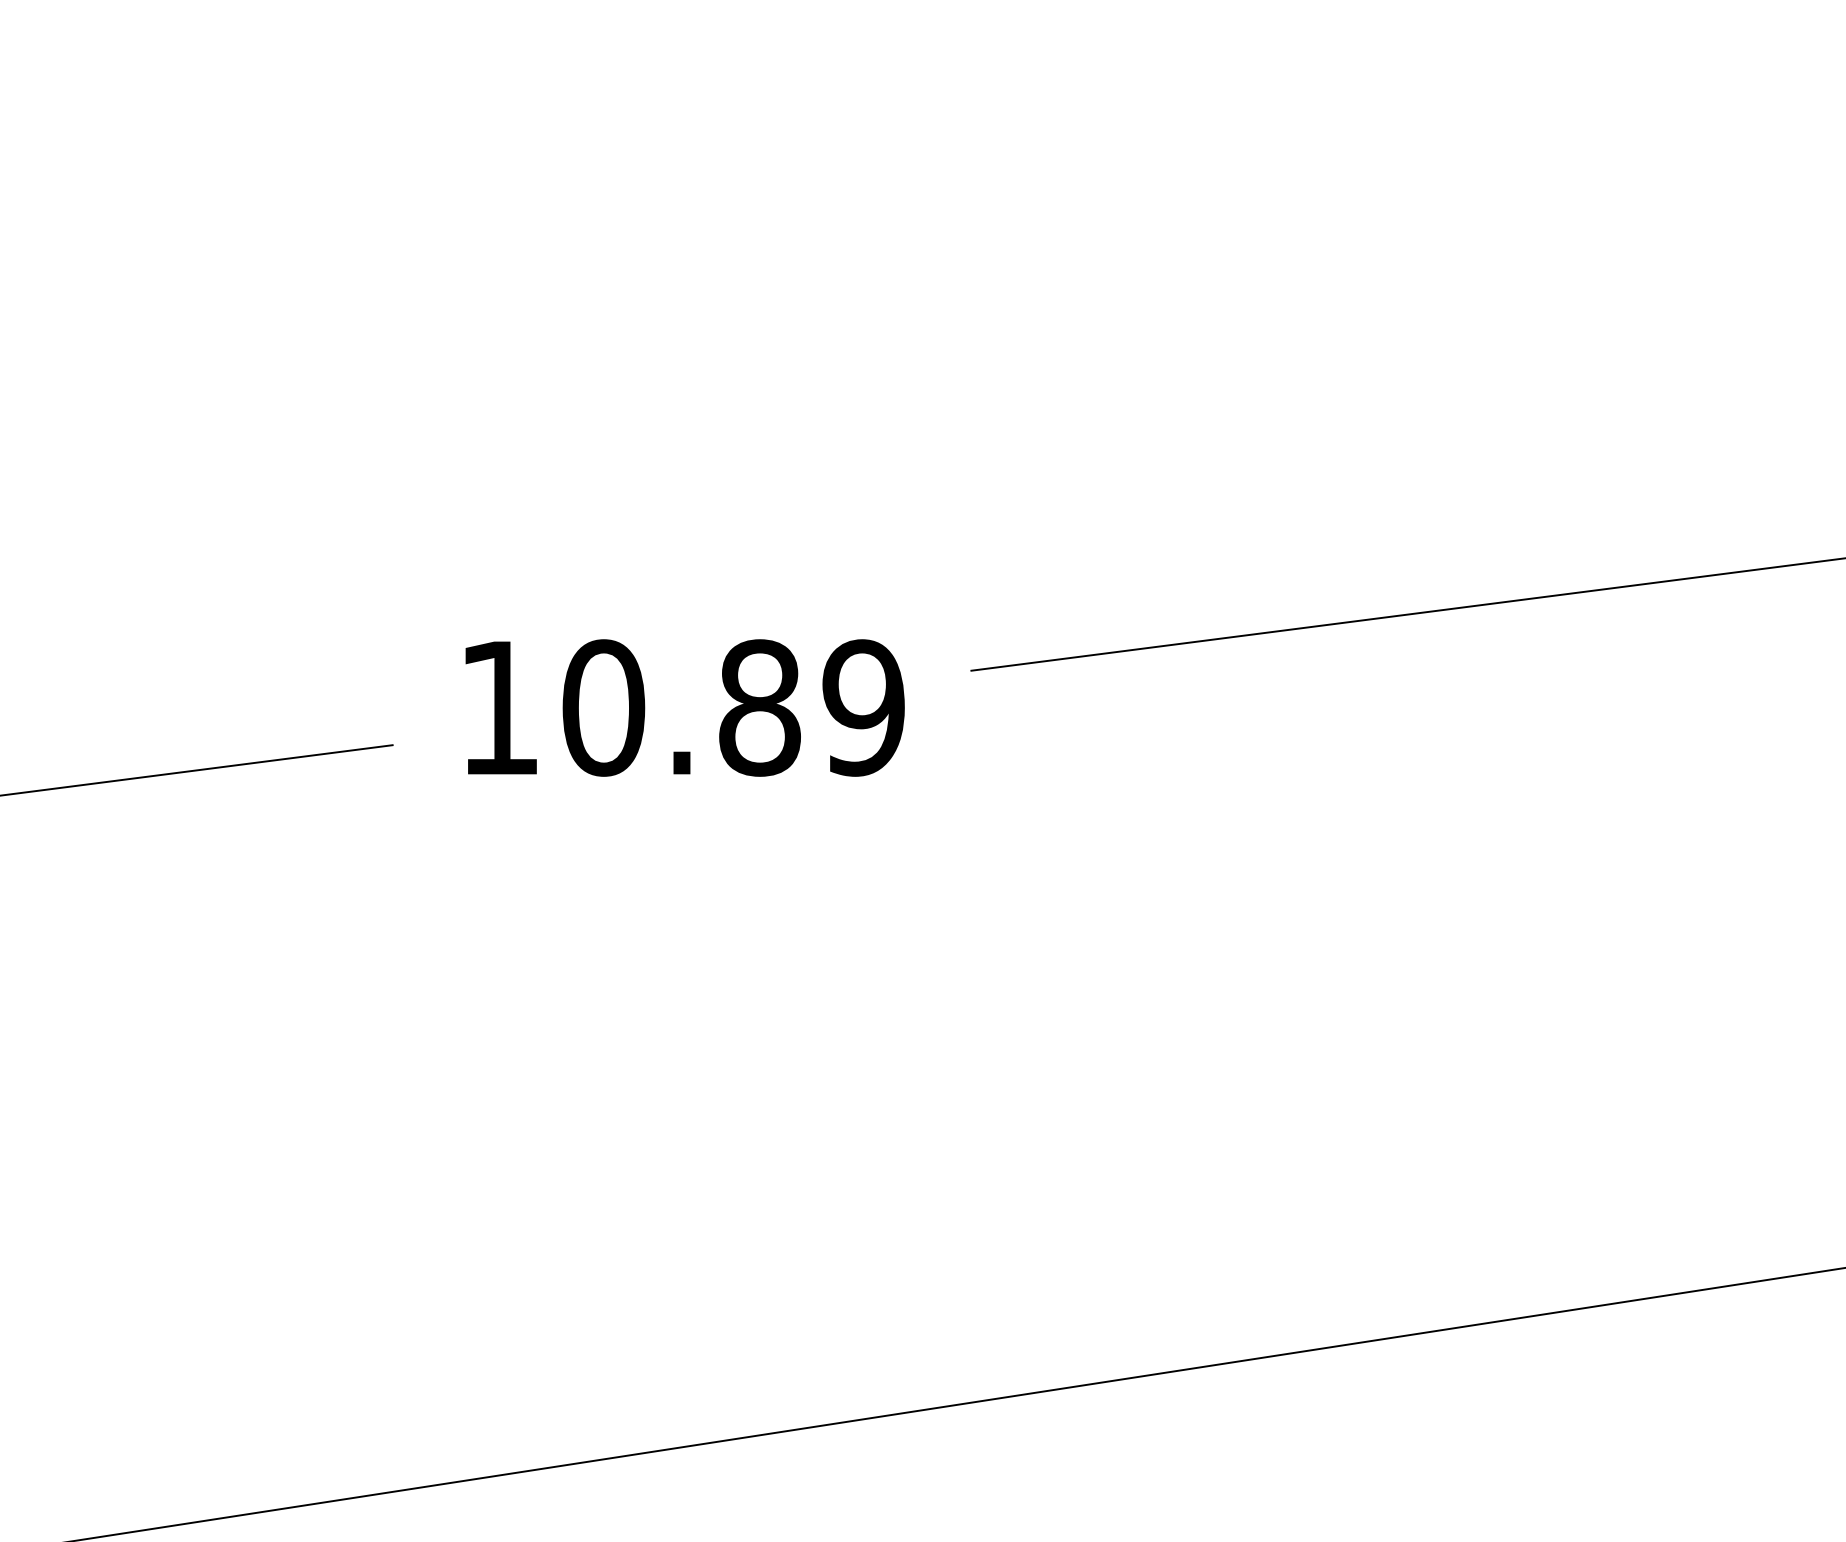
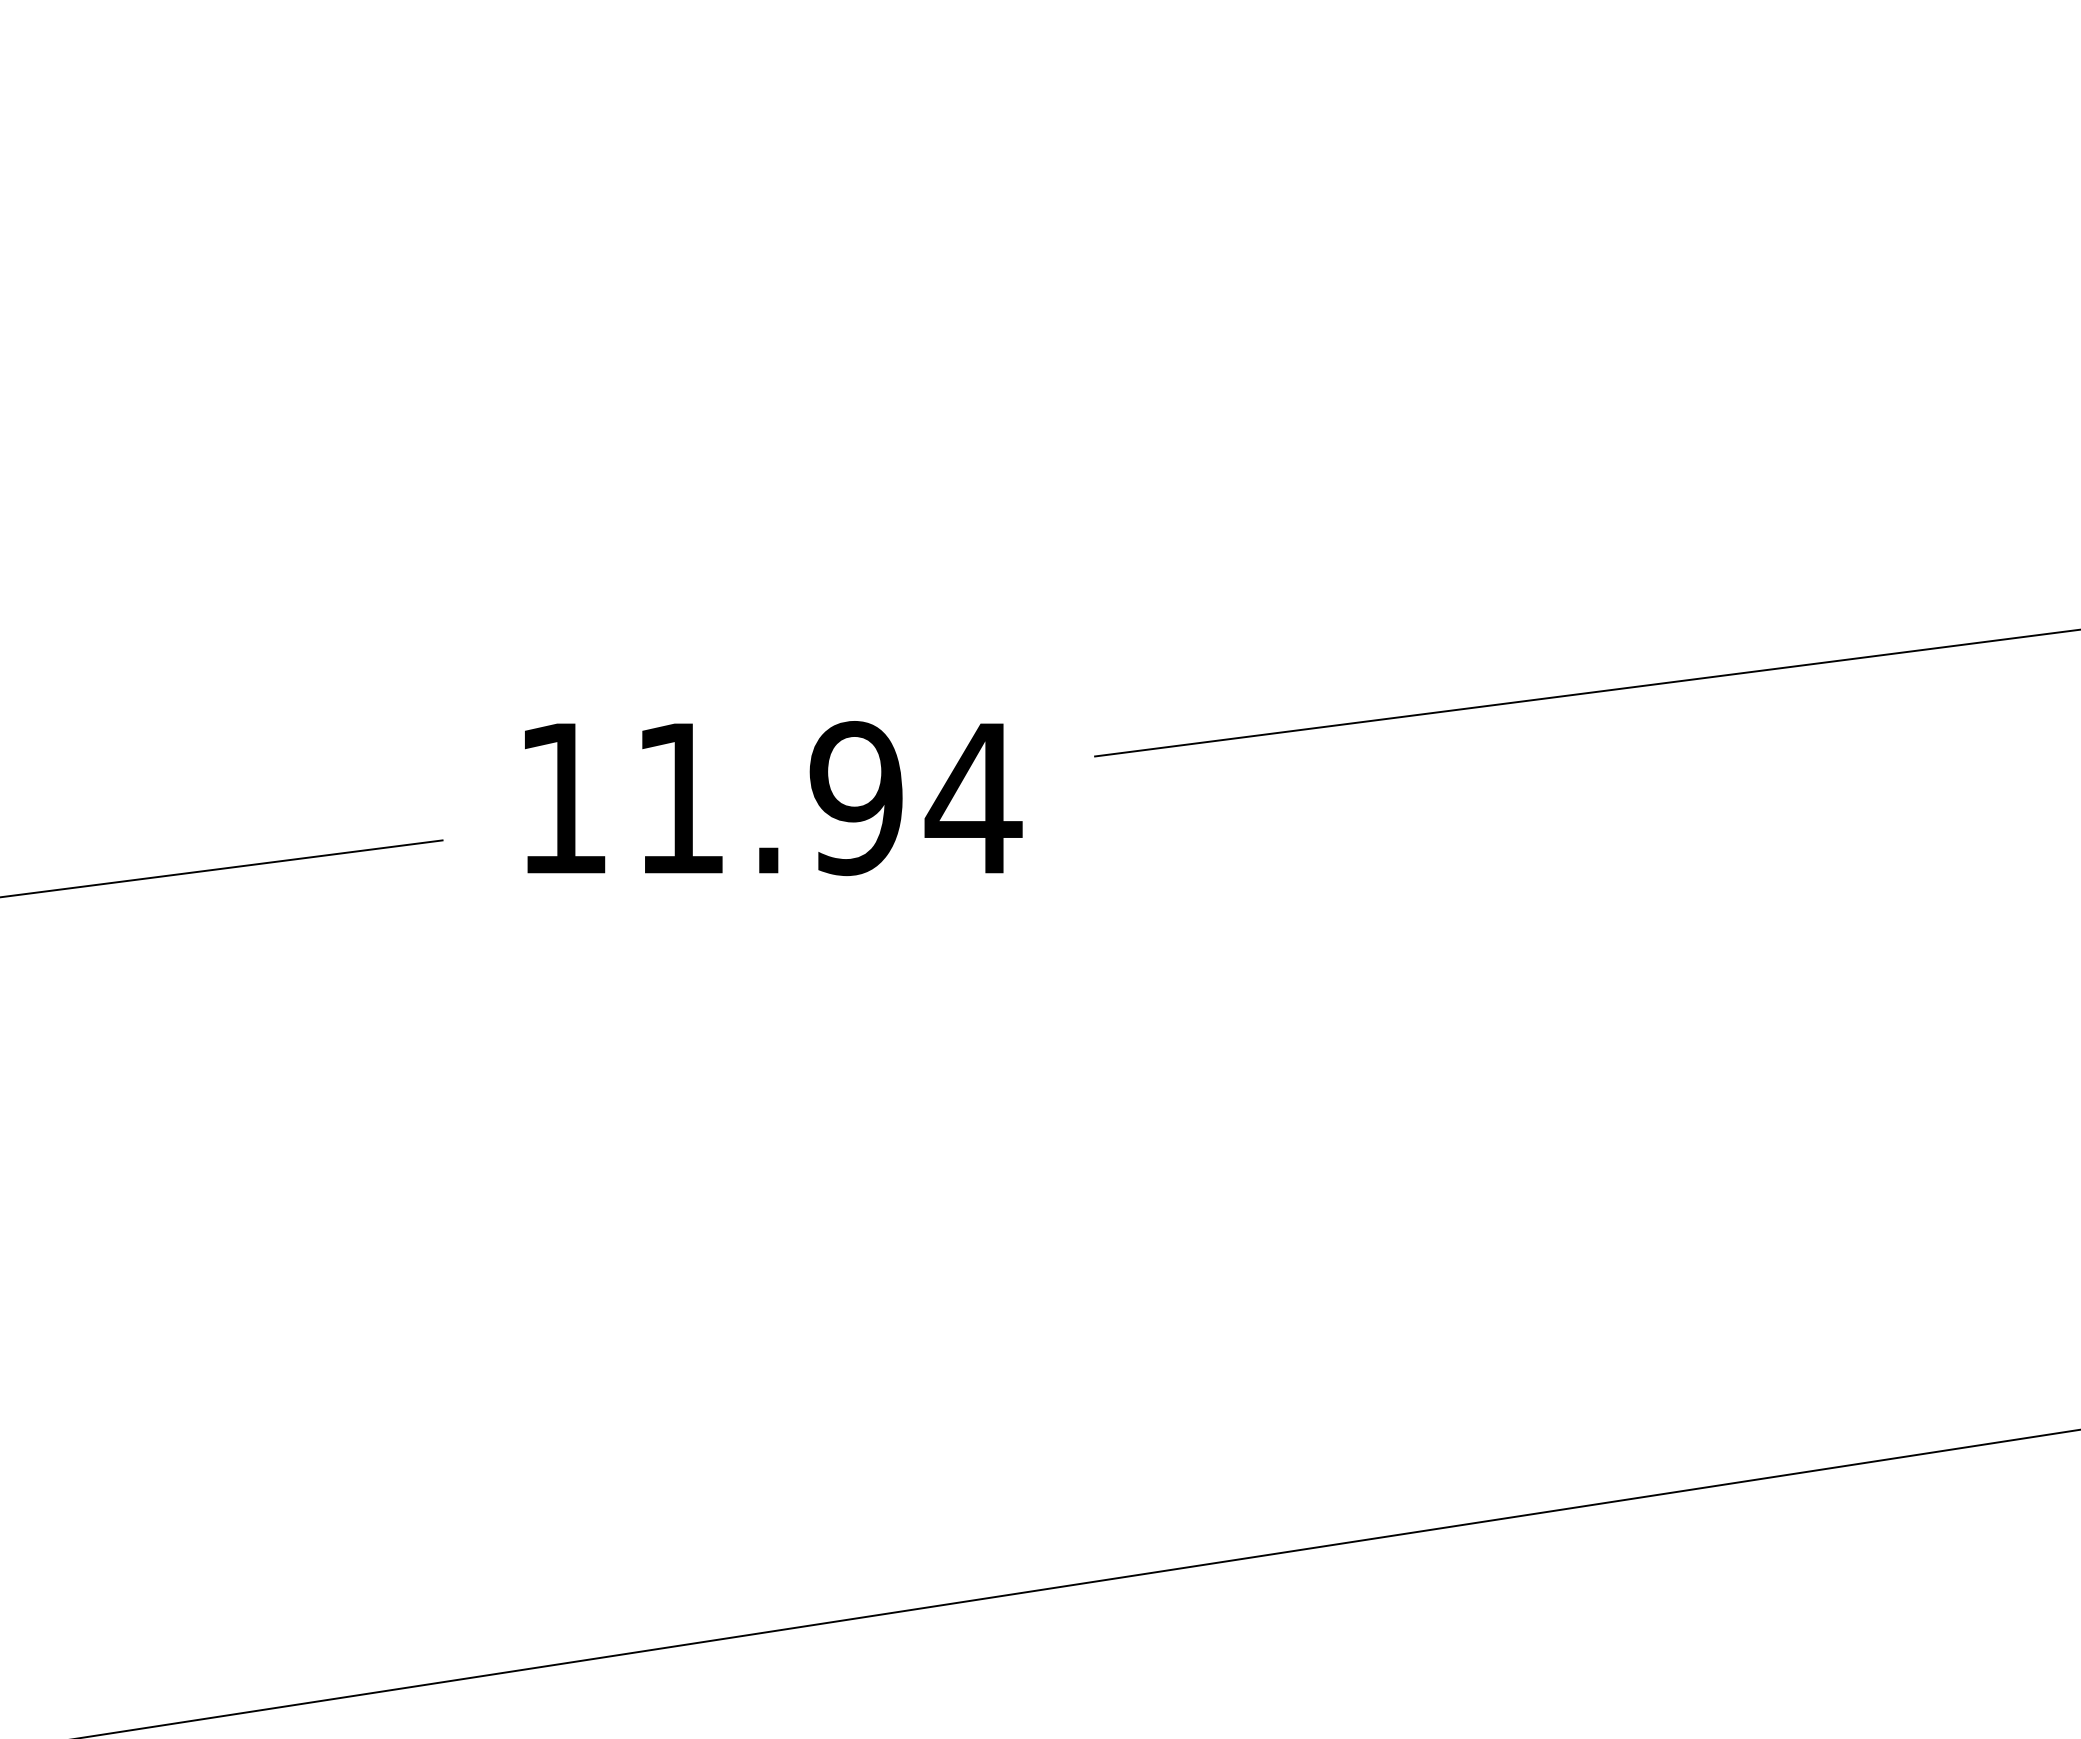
text: (734, 708) -> (828, 798), 10.89 -> 11.94

